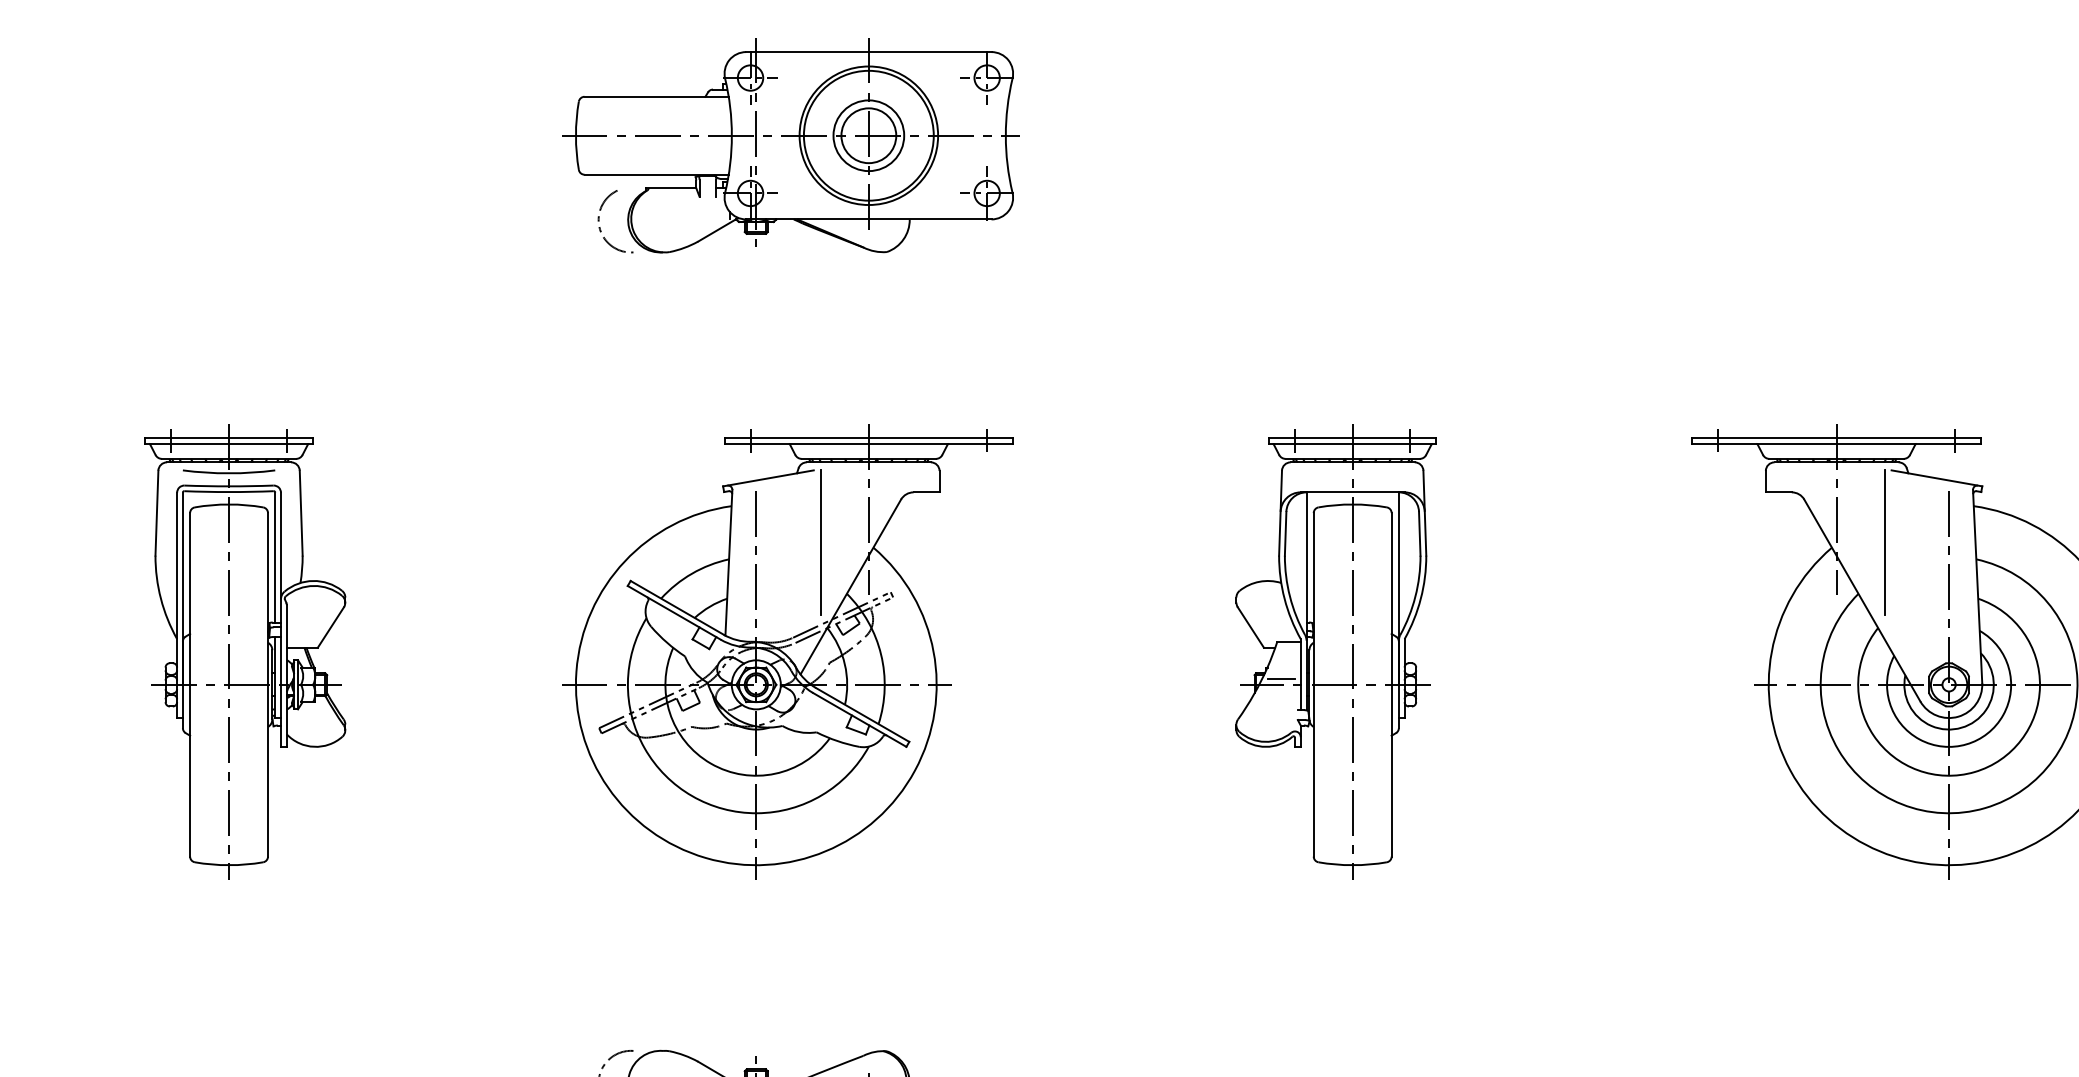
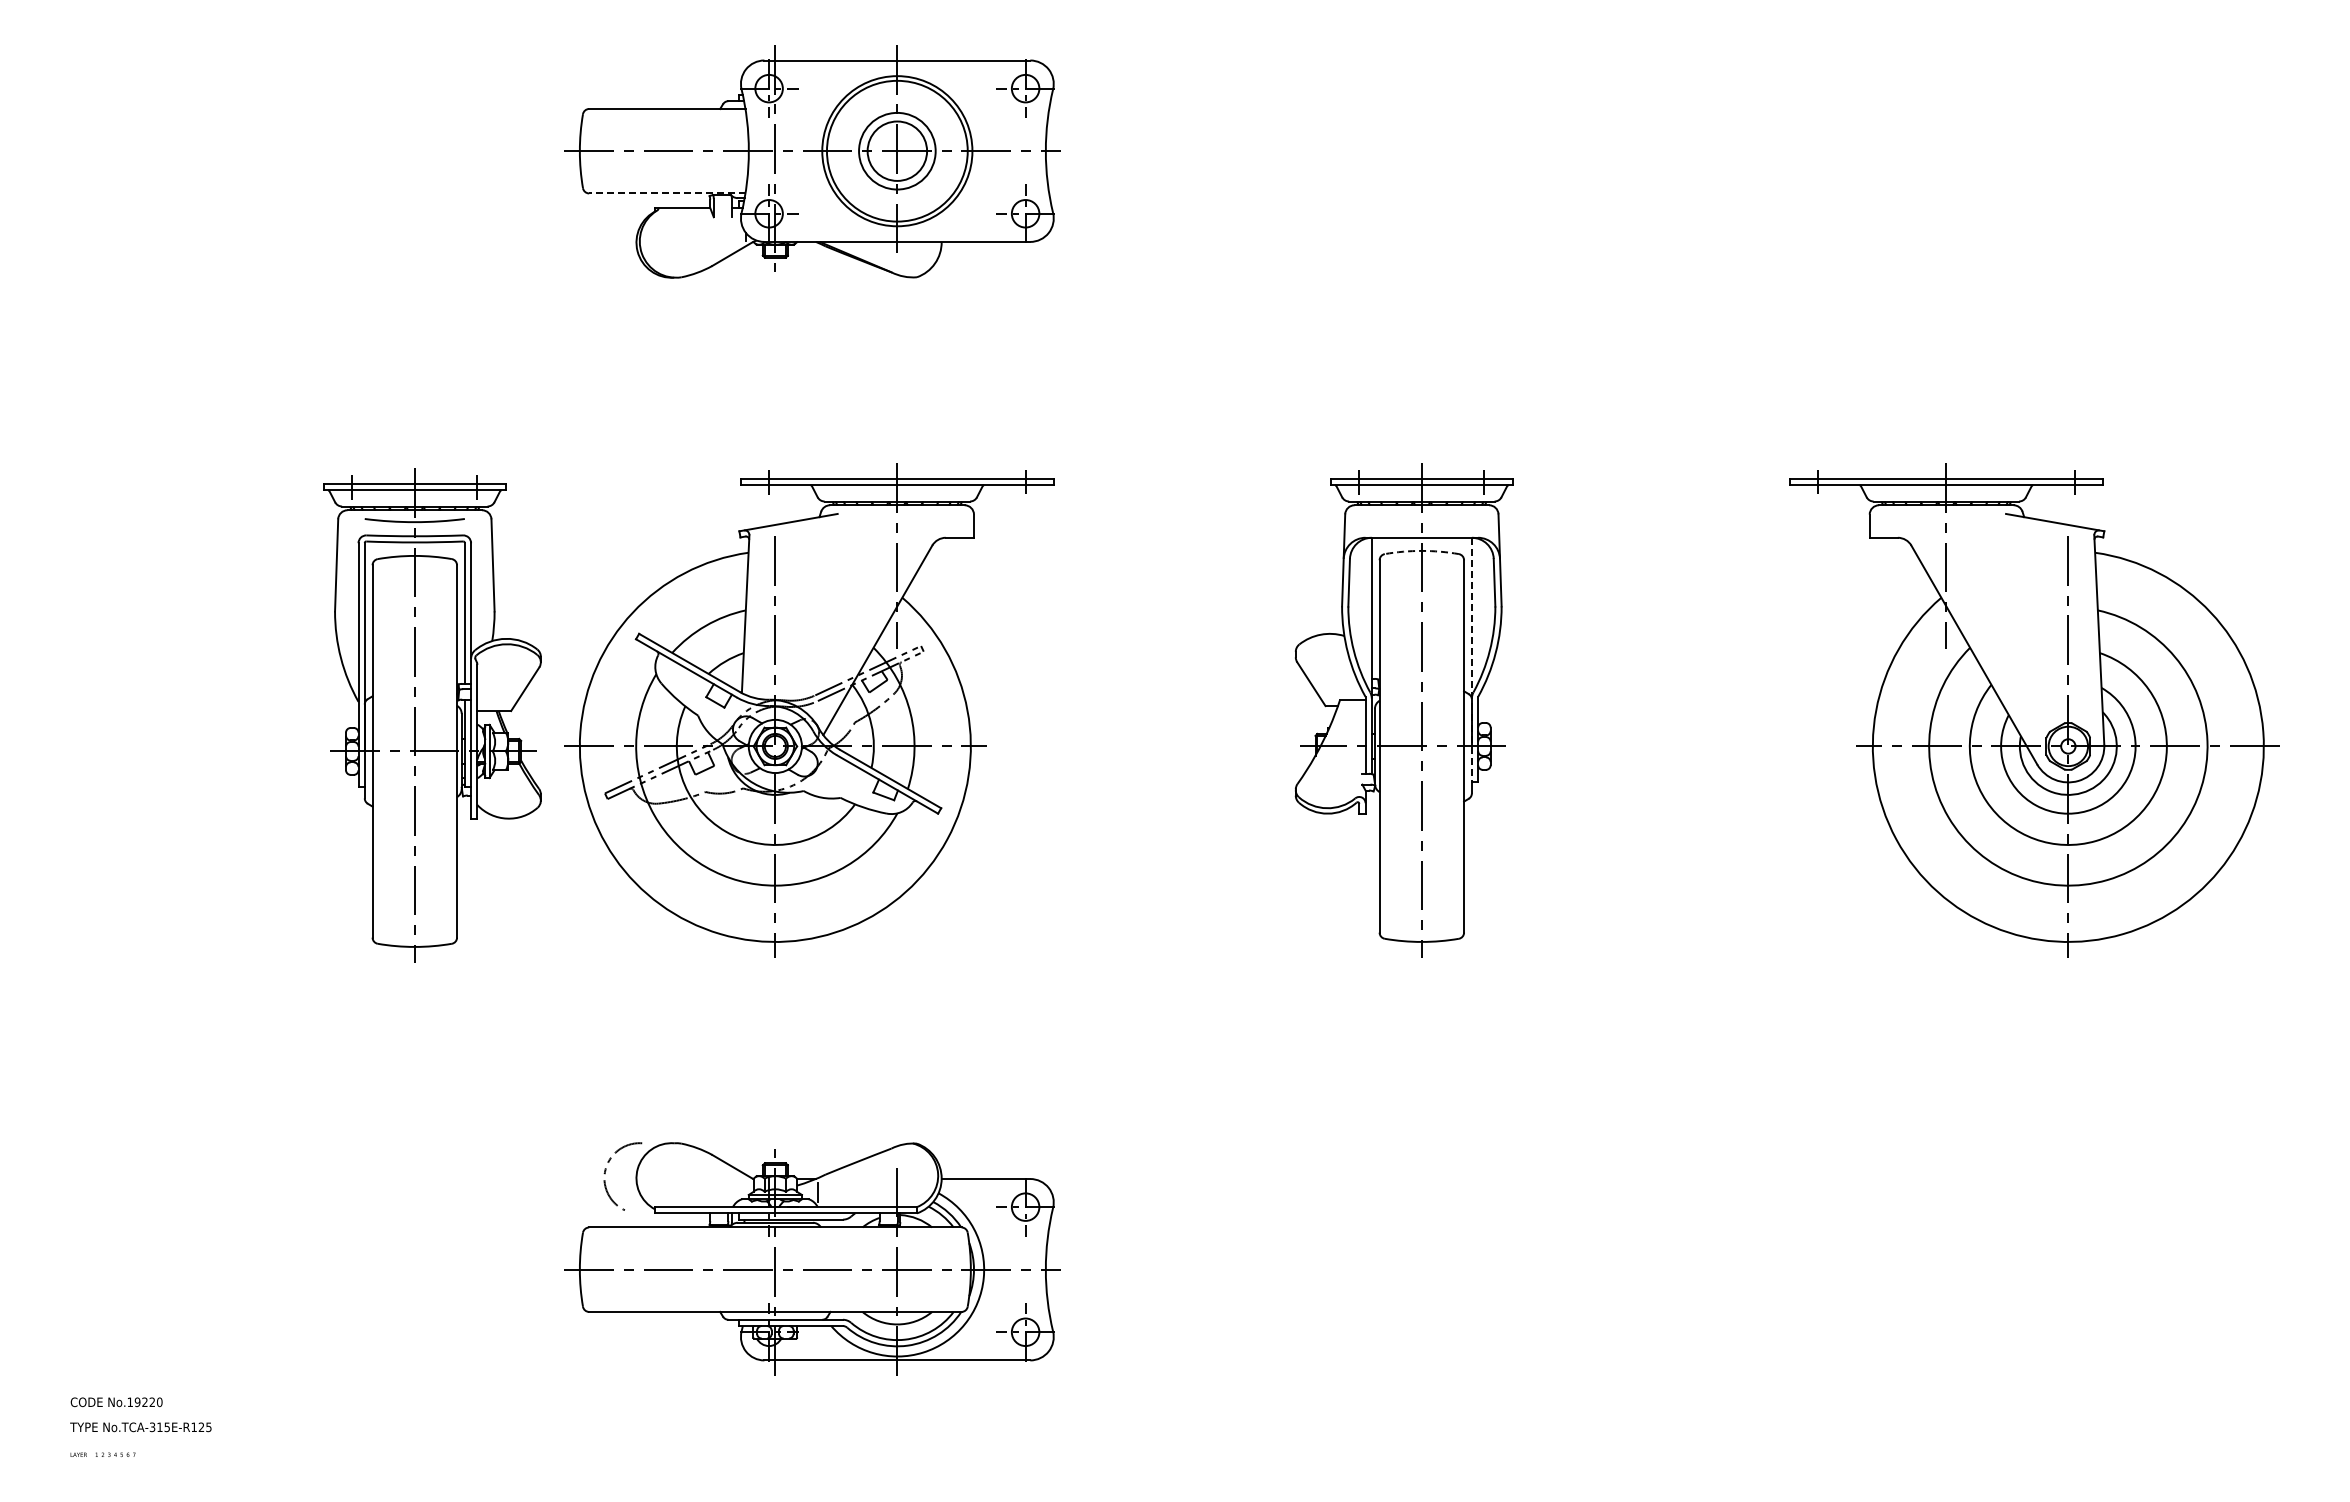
line: (655, 174) -> (666, 193), solid -> dashed
arc: (599, 220) -> (605, 243), removed
arc: (1352, 504) -> (1421, 550), solid -> dashed
line: (821, 541) -> (845, 591), removed
line: (1884, 541) -> (1998, 591), removed
line: (1398, 605) -> (1471, 660), solid -> dashed
part: (245, 651) -> (432, 715), moved
line: (1281, 679) -> (1344, 740), removed

